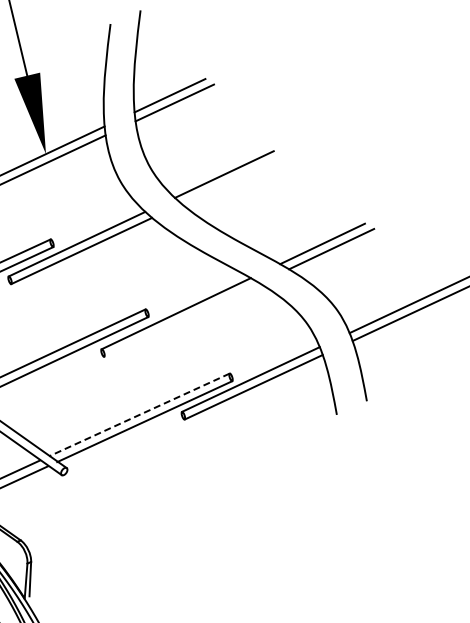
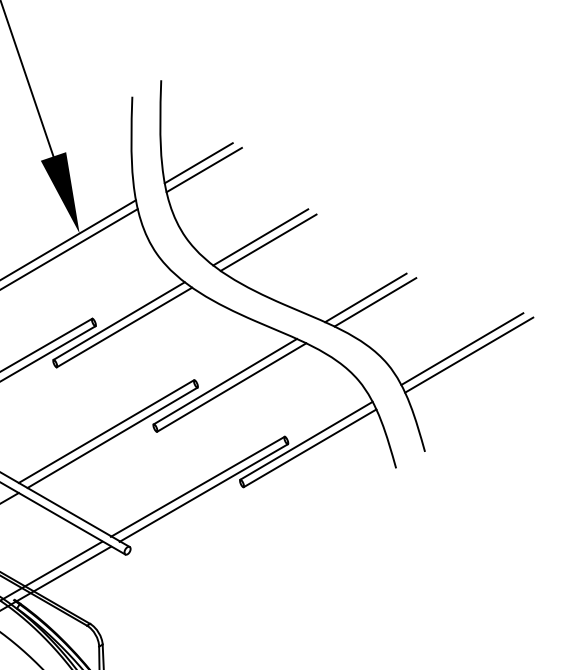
line: (231, 180) -> (268, 242), added
line: (181, 320) -> (231, 387), added
line: (139, 415) -> (197, 487), dashed -> solid

